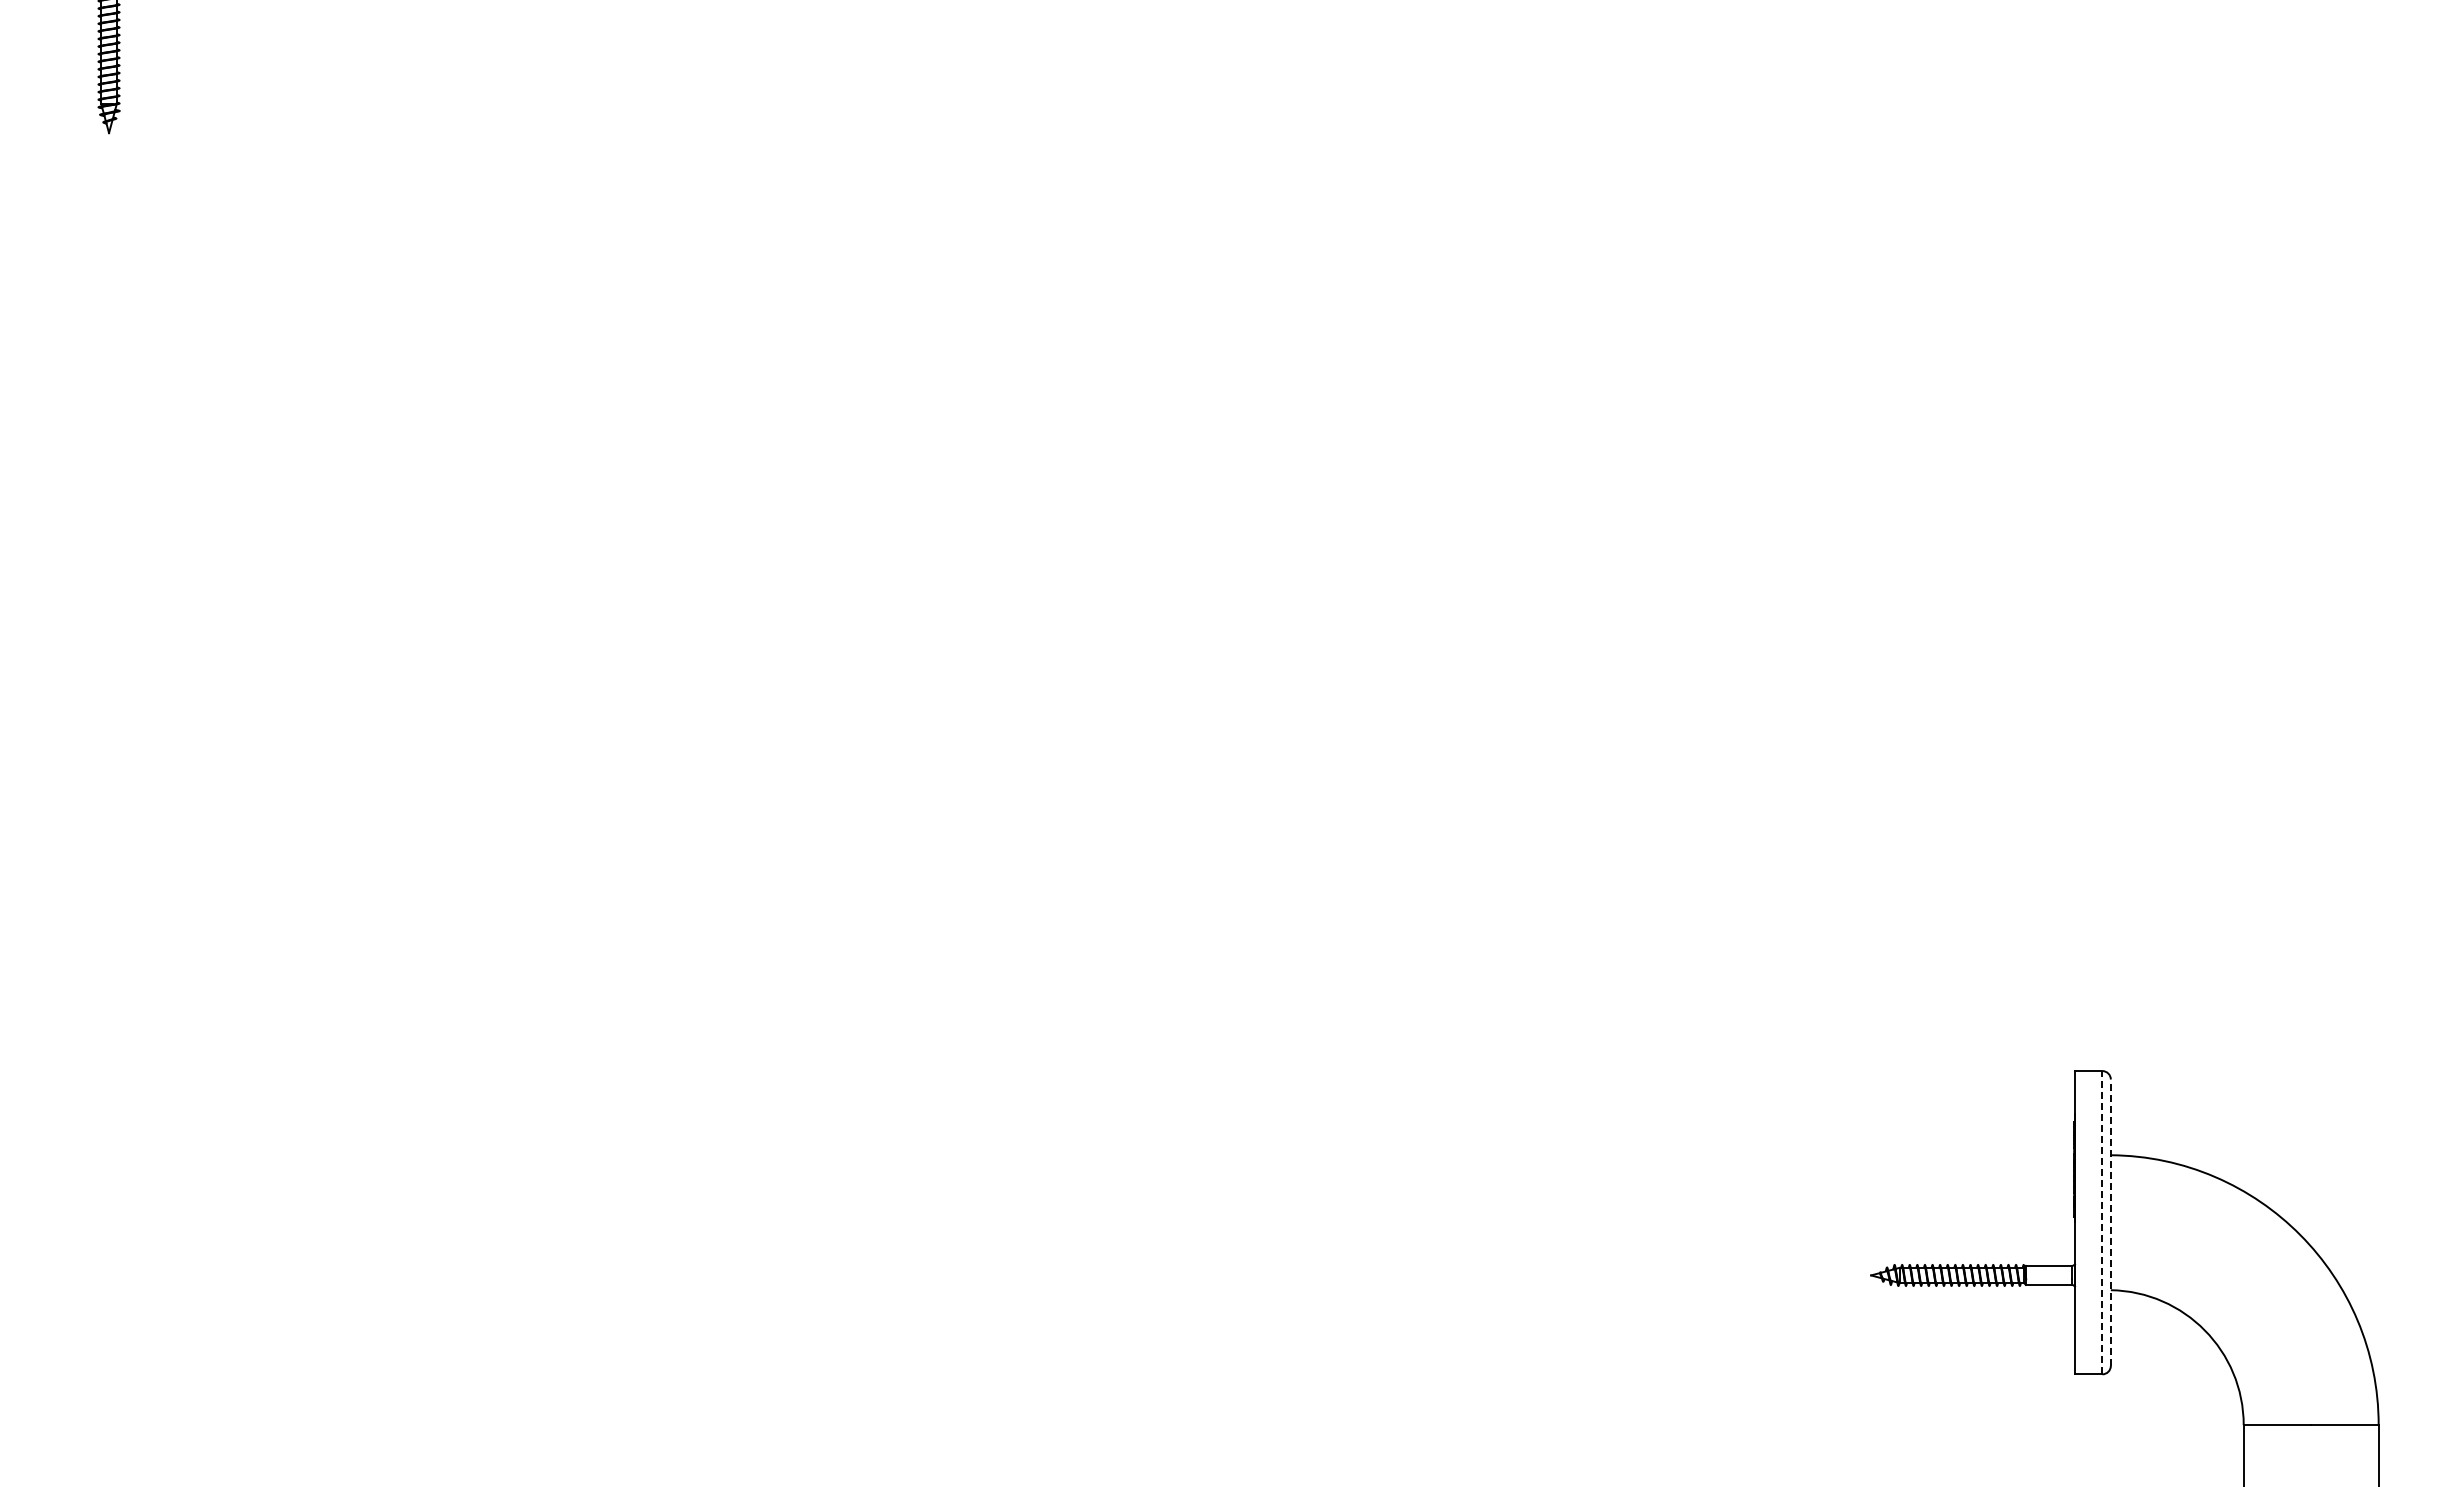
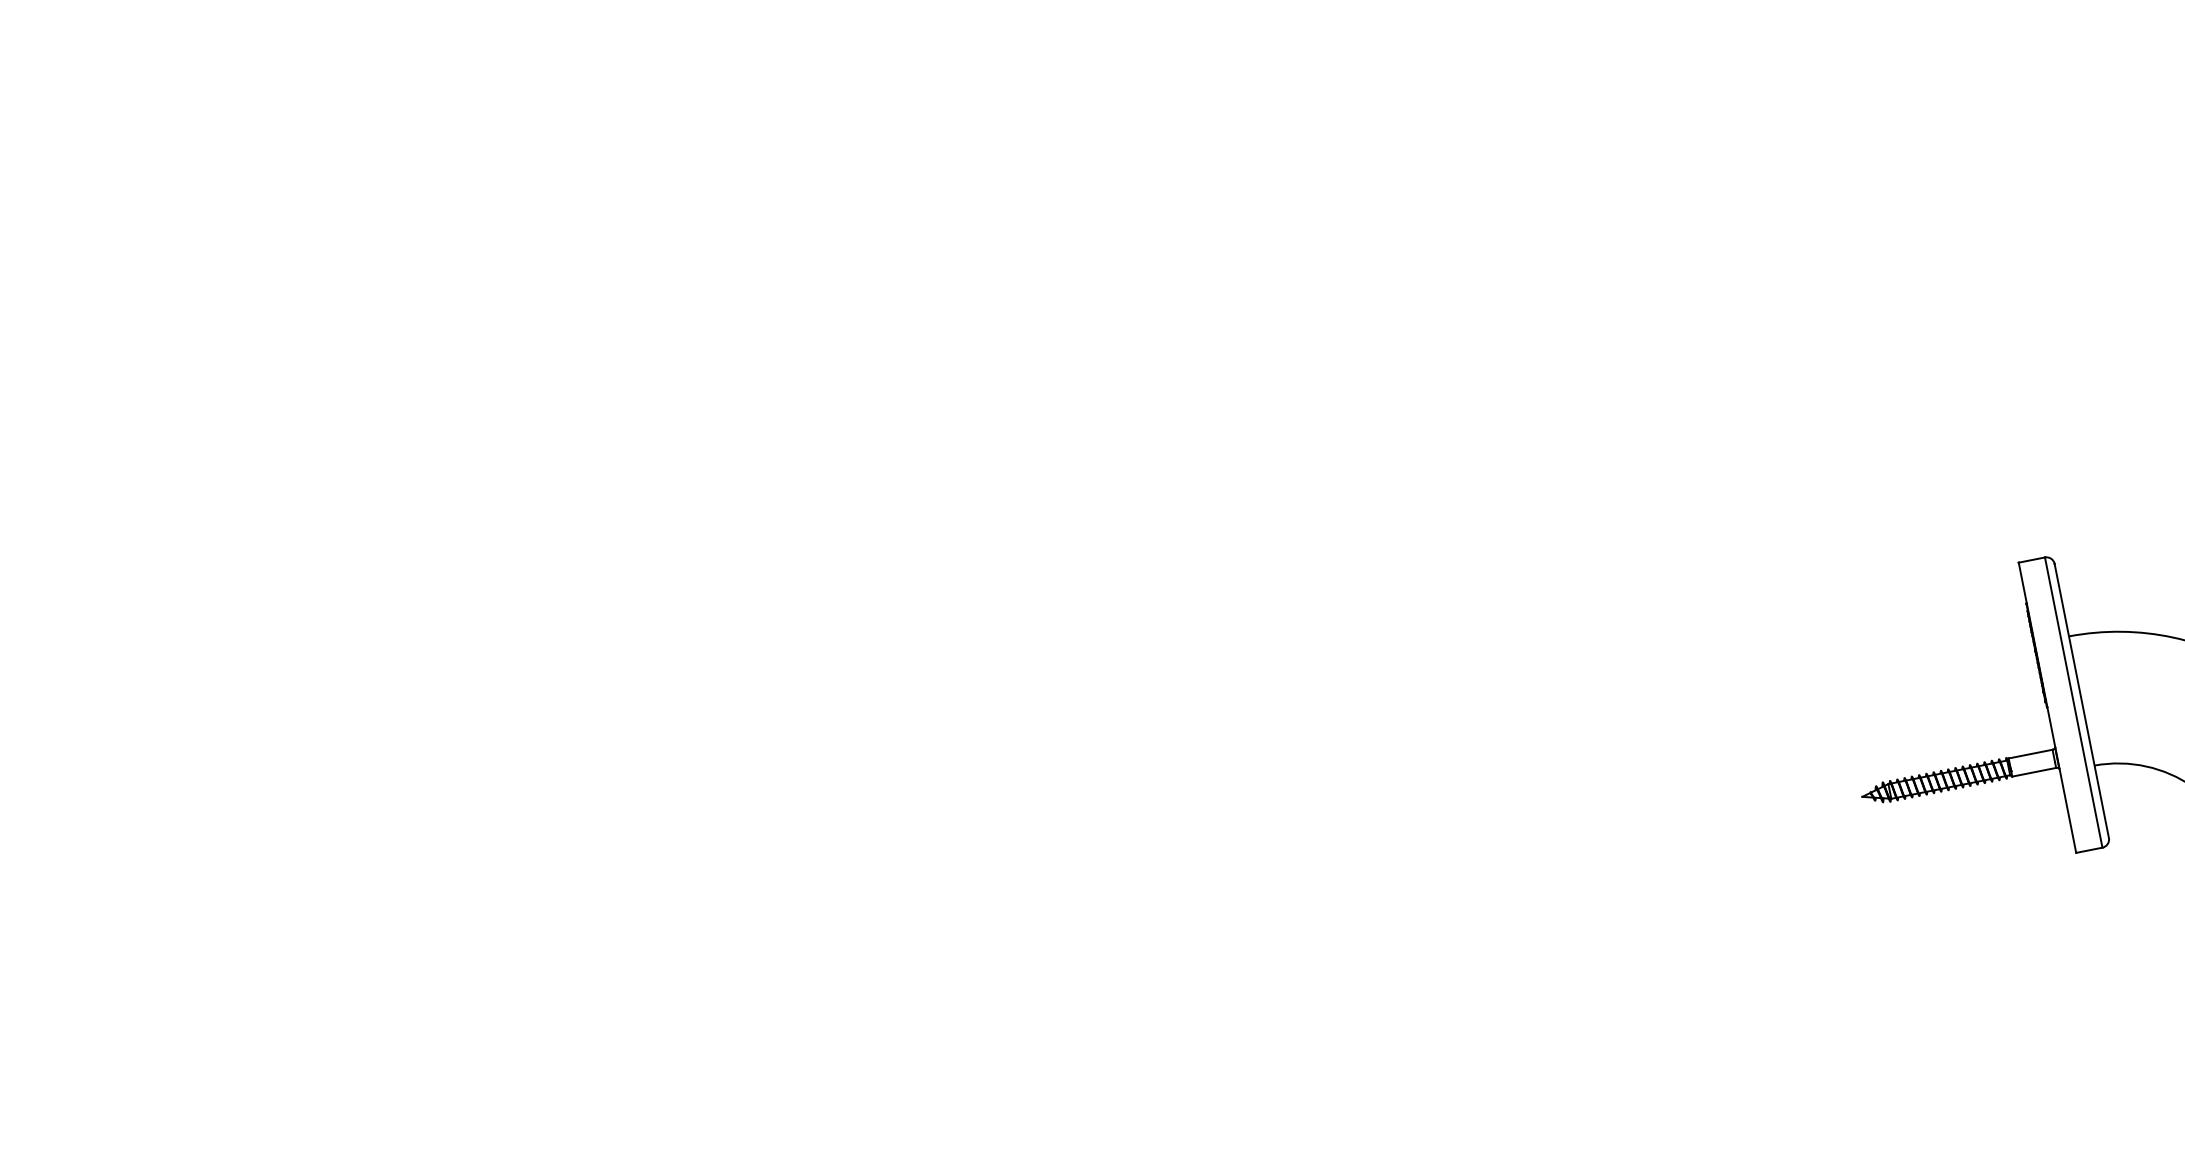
line: (2102, 1222) -> (2073, 702), dashed -> solid
line: (2110, 1222) -> (2081, 700), dashed -> solid

